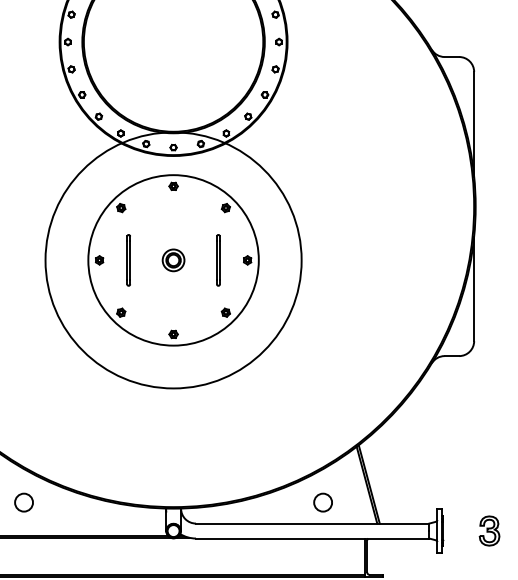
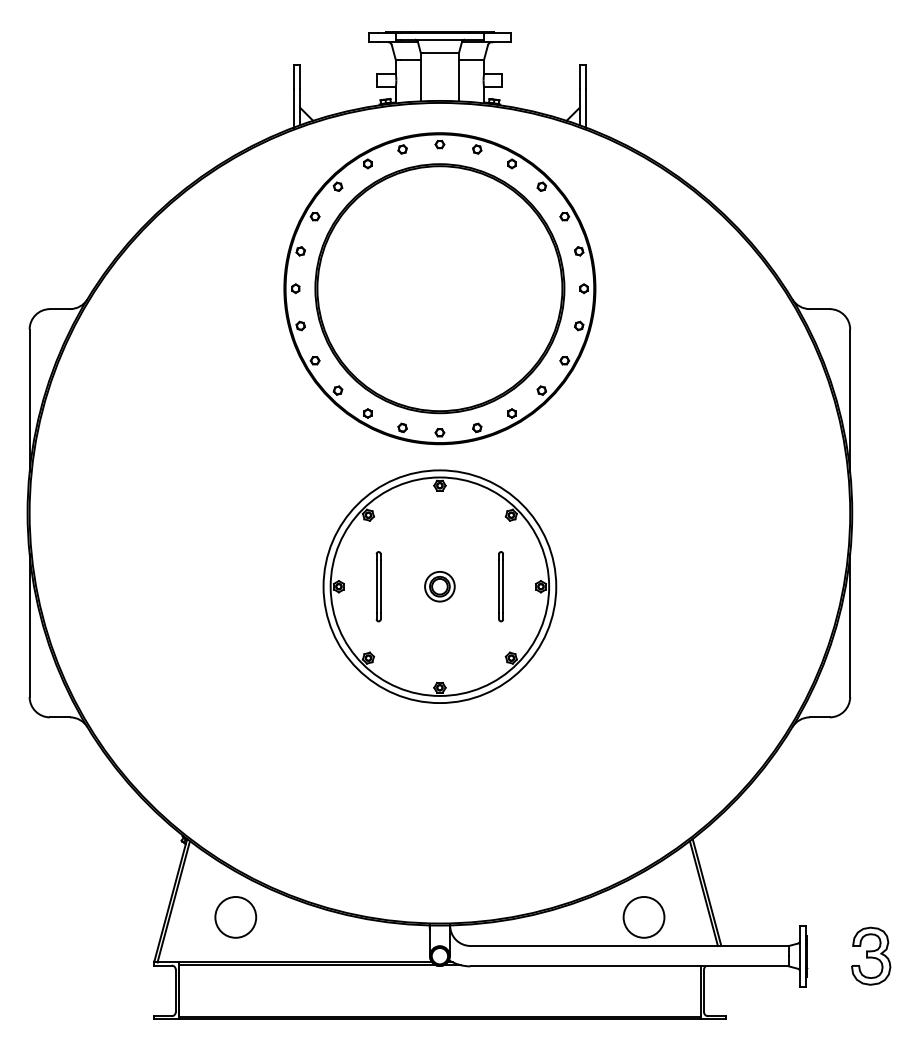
circle: (173, 260) -> (439, 586), size x0.62
circle: (23, 501) -> (235, 916), size x1.67
circle: (322, 501) -> (643, 916), size x1.67
part: (489, 530) -> (871, 955), size x1.43

